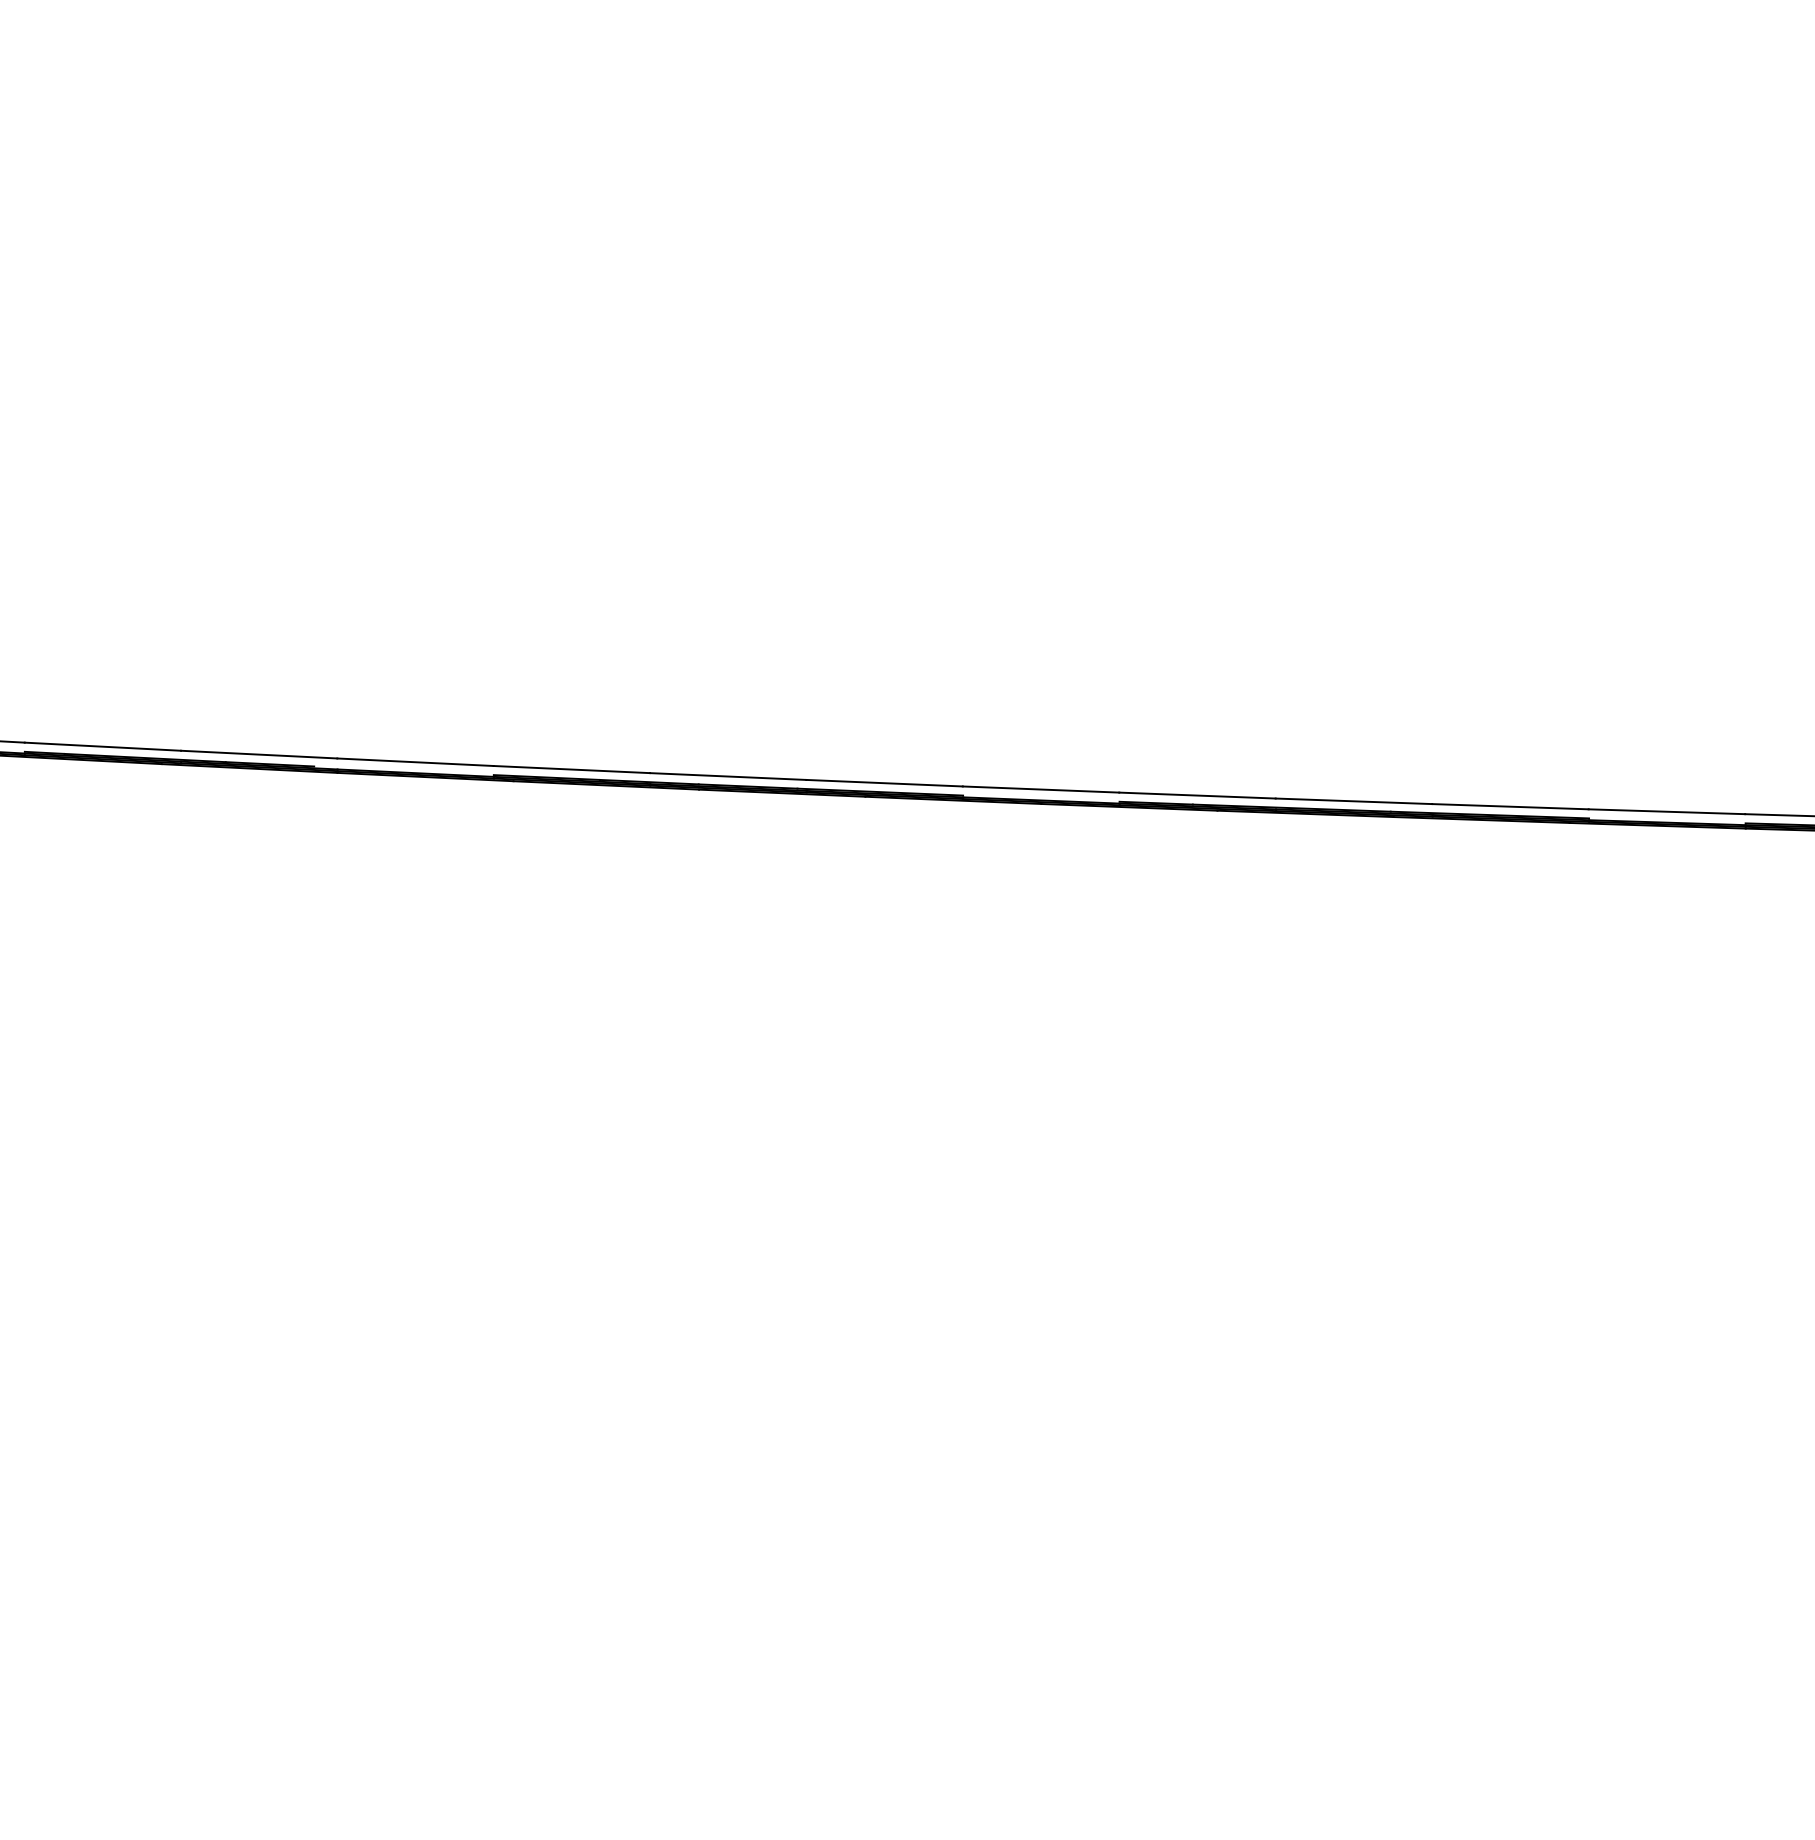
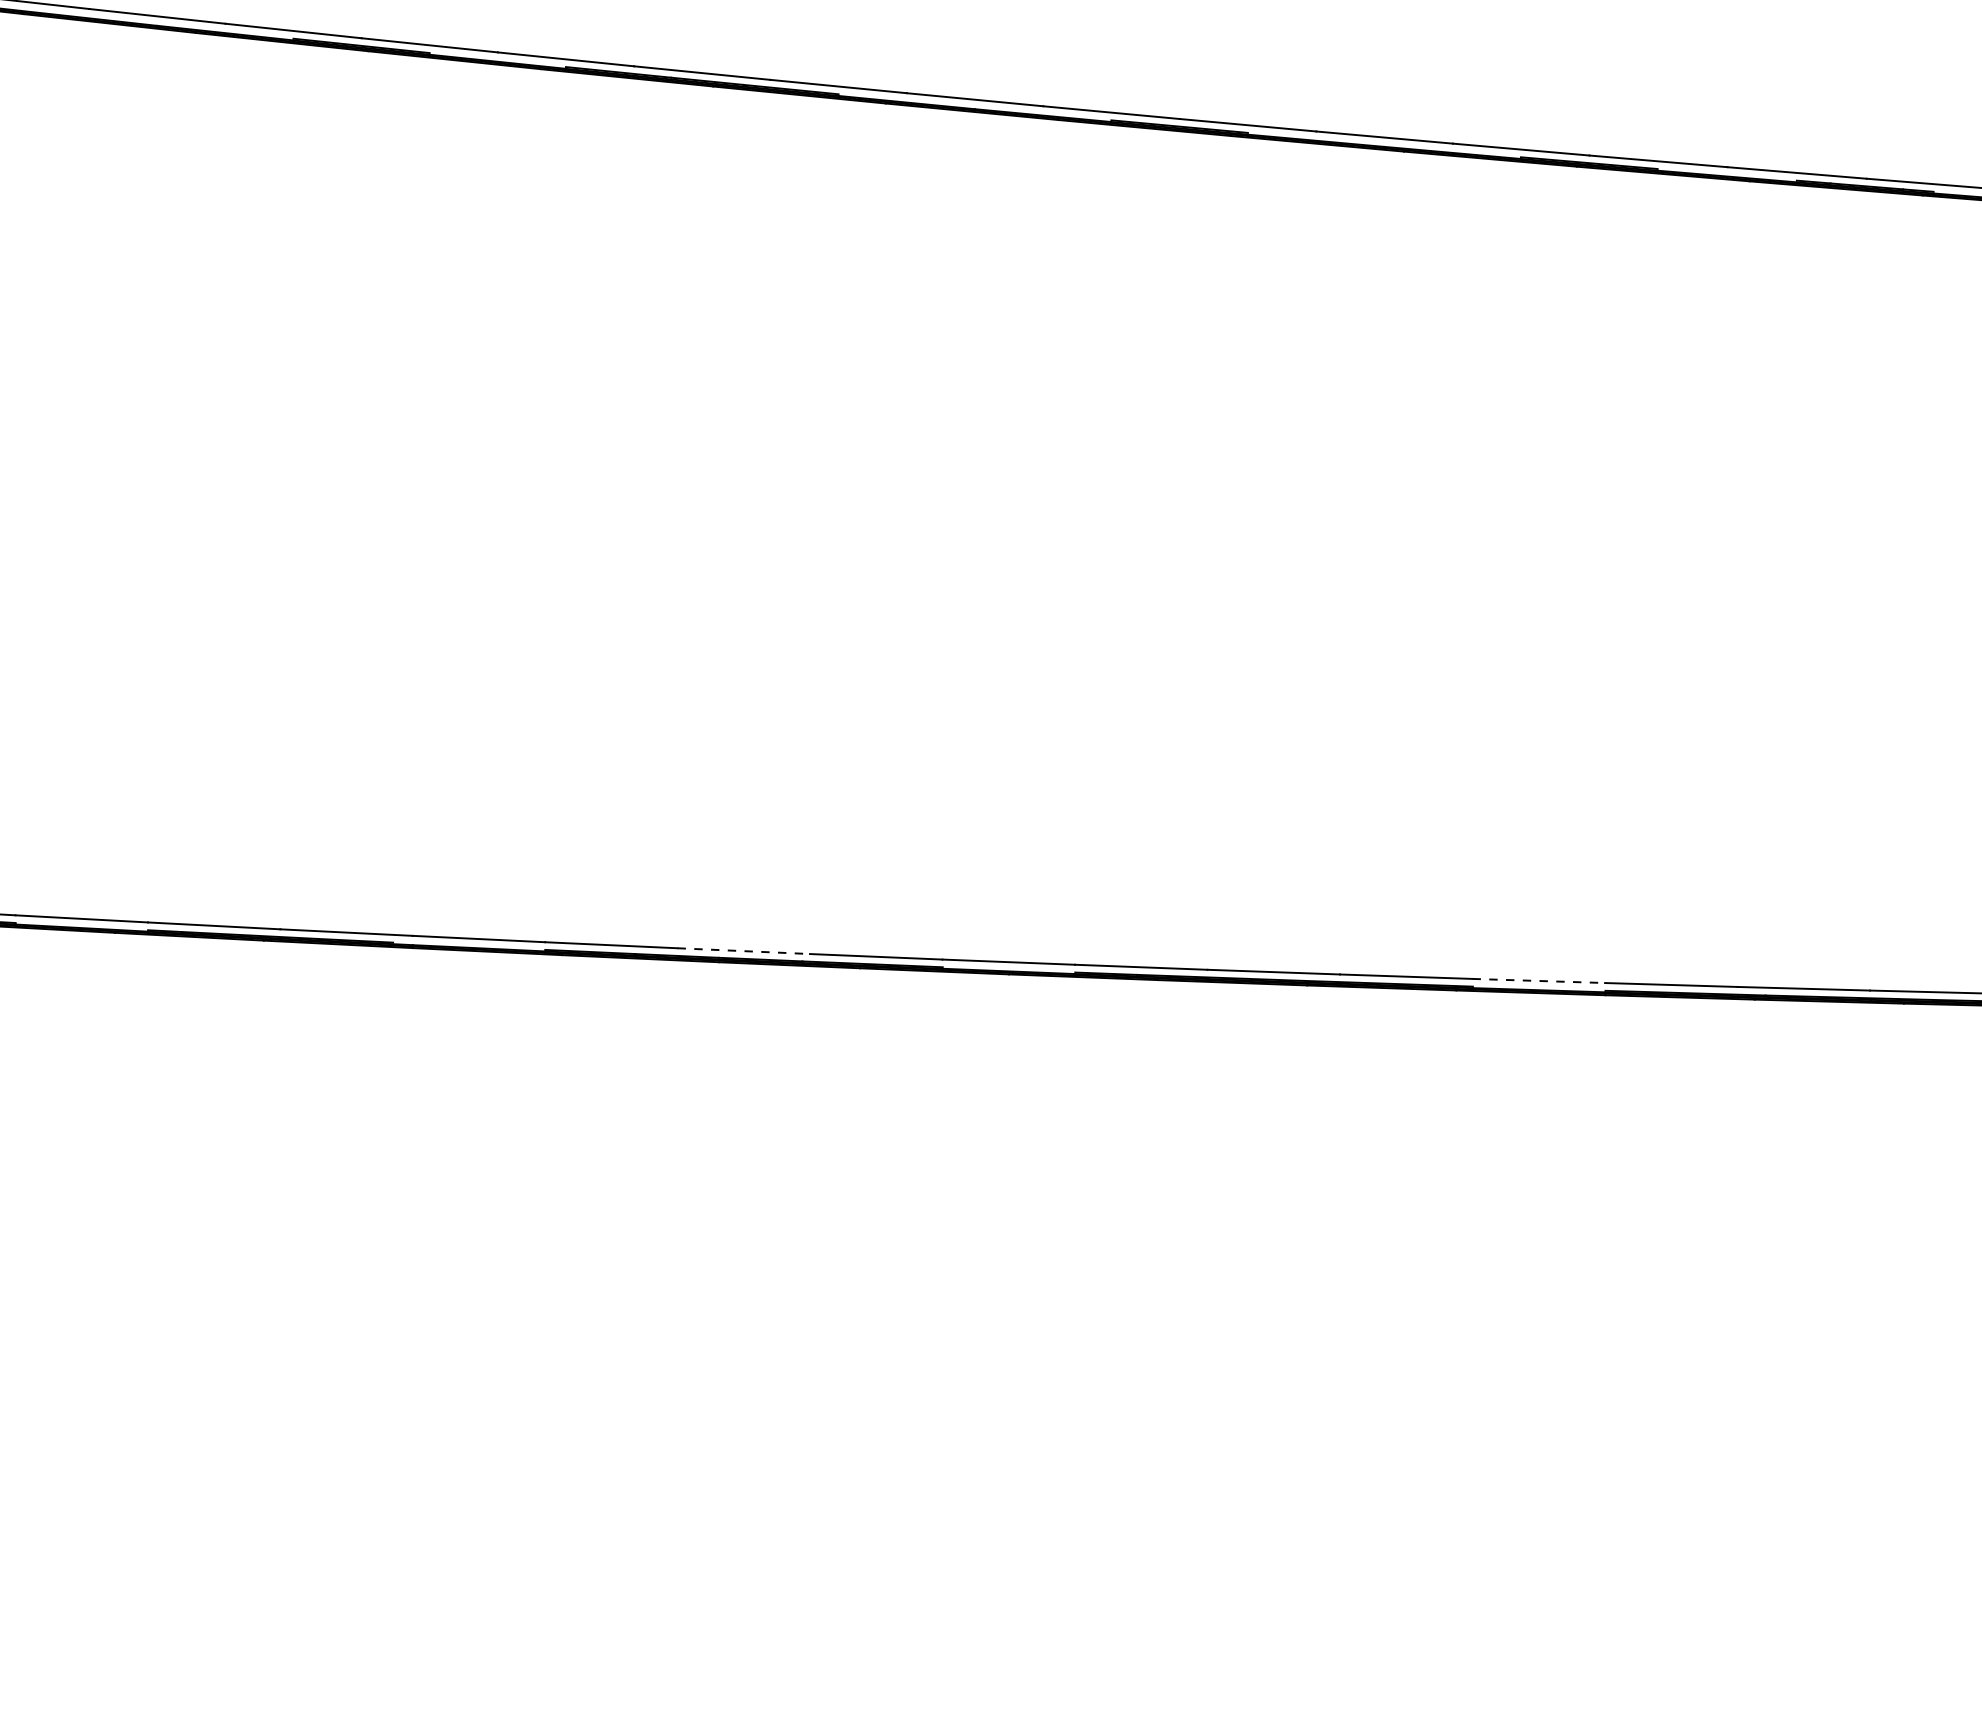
line: (729, 776) -> (744, 951), solid -> dashed
line: (1667, 811) -> (1539, 980), solid -> dashed

